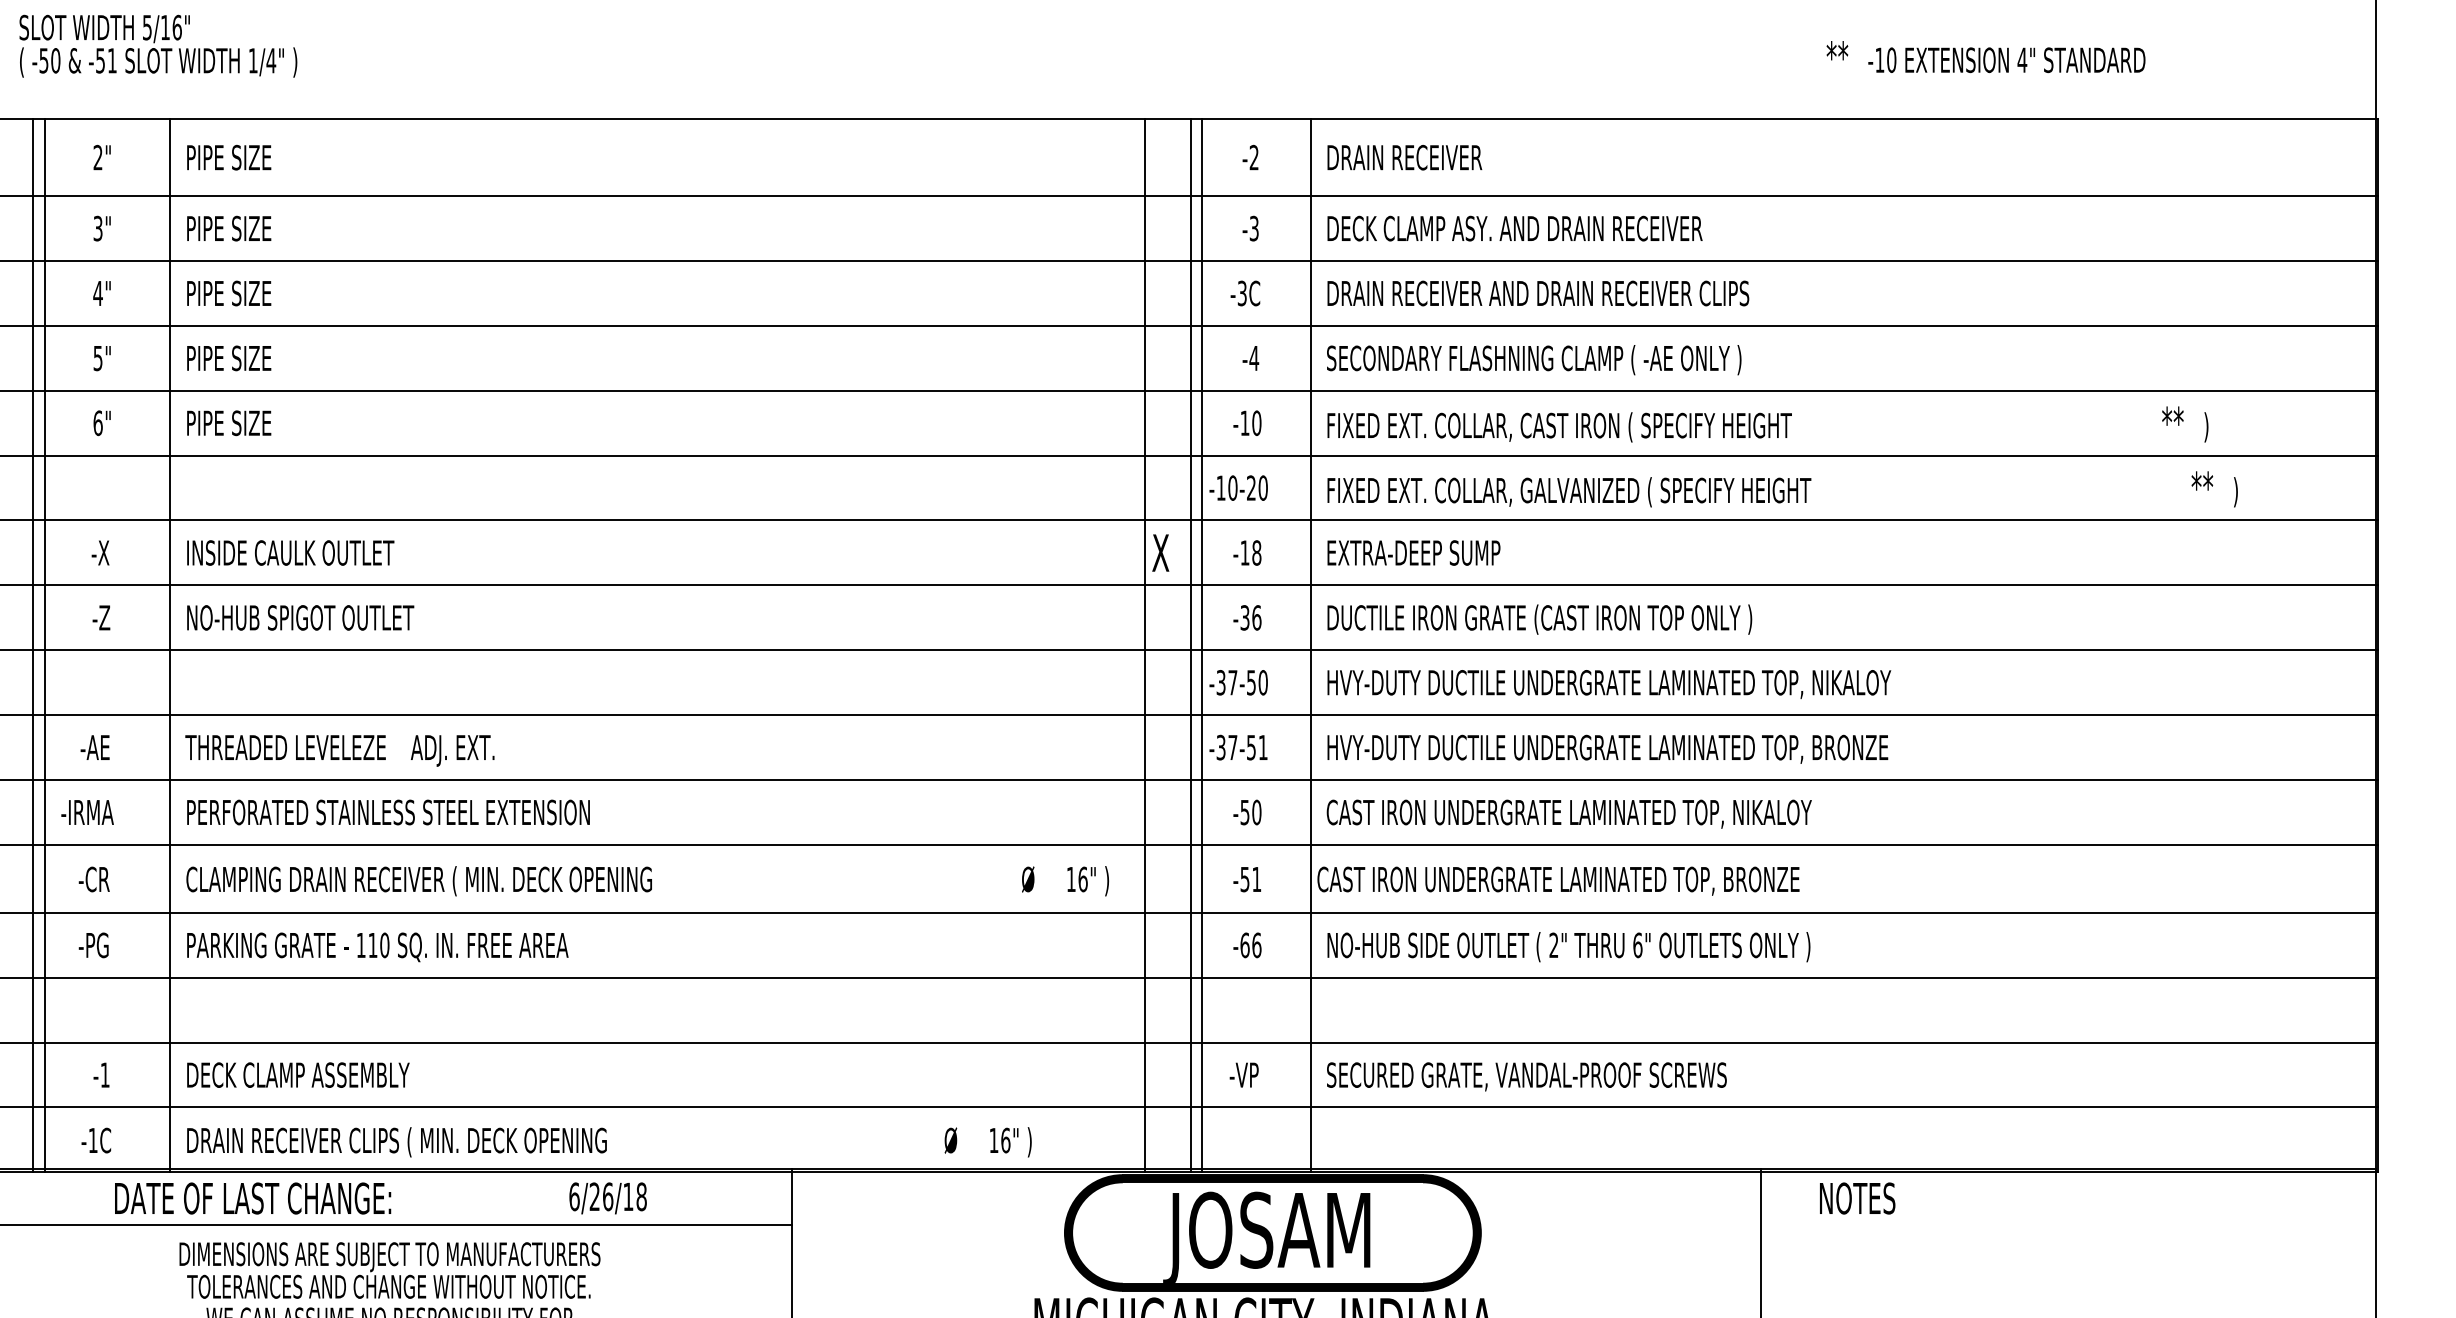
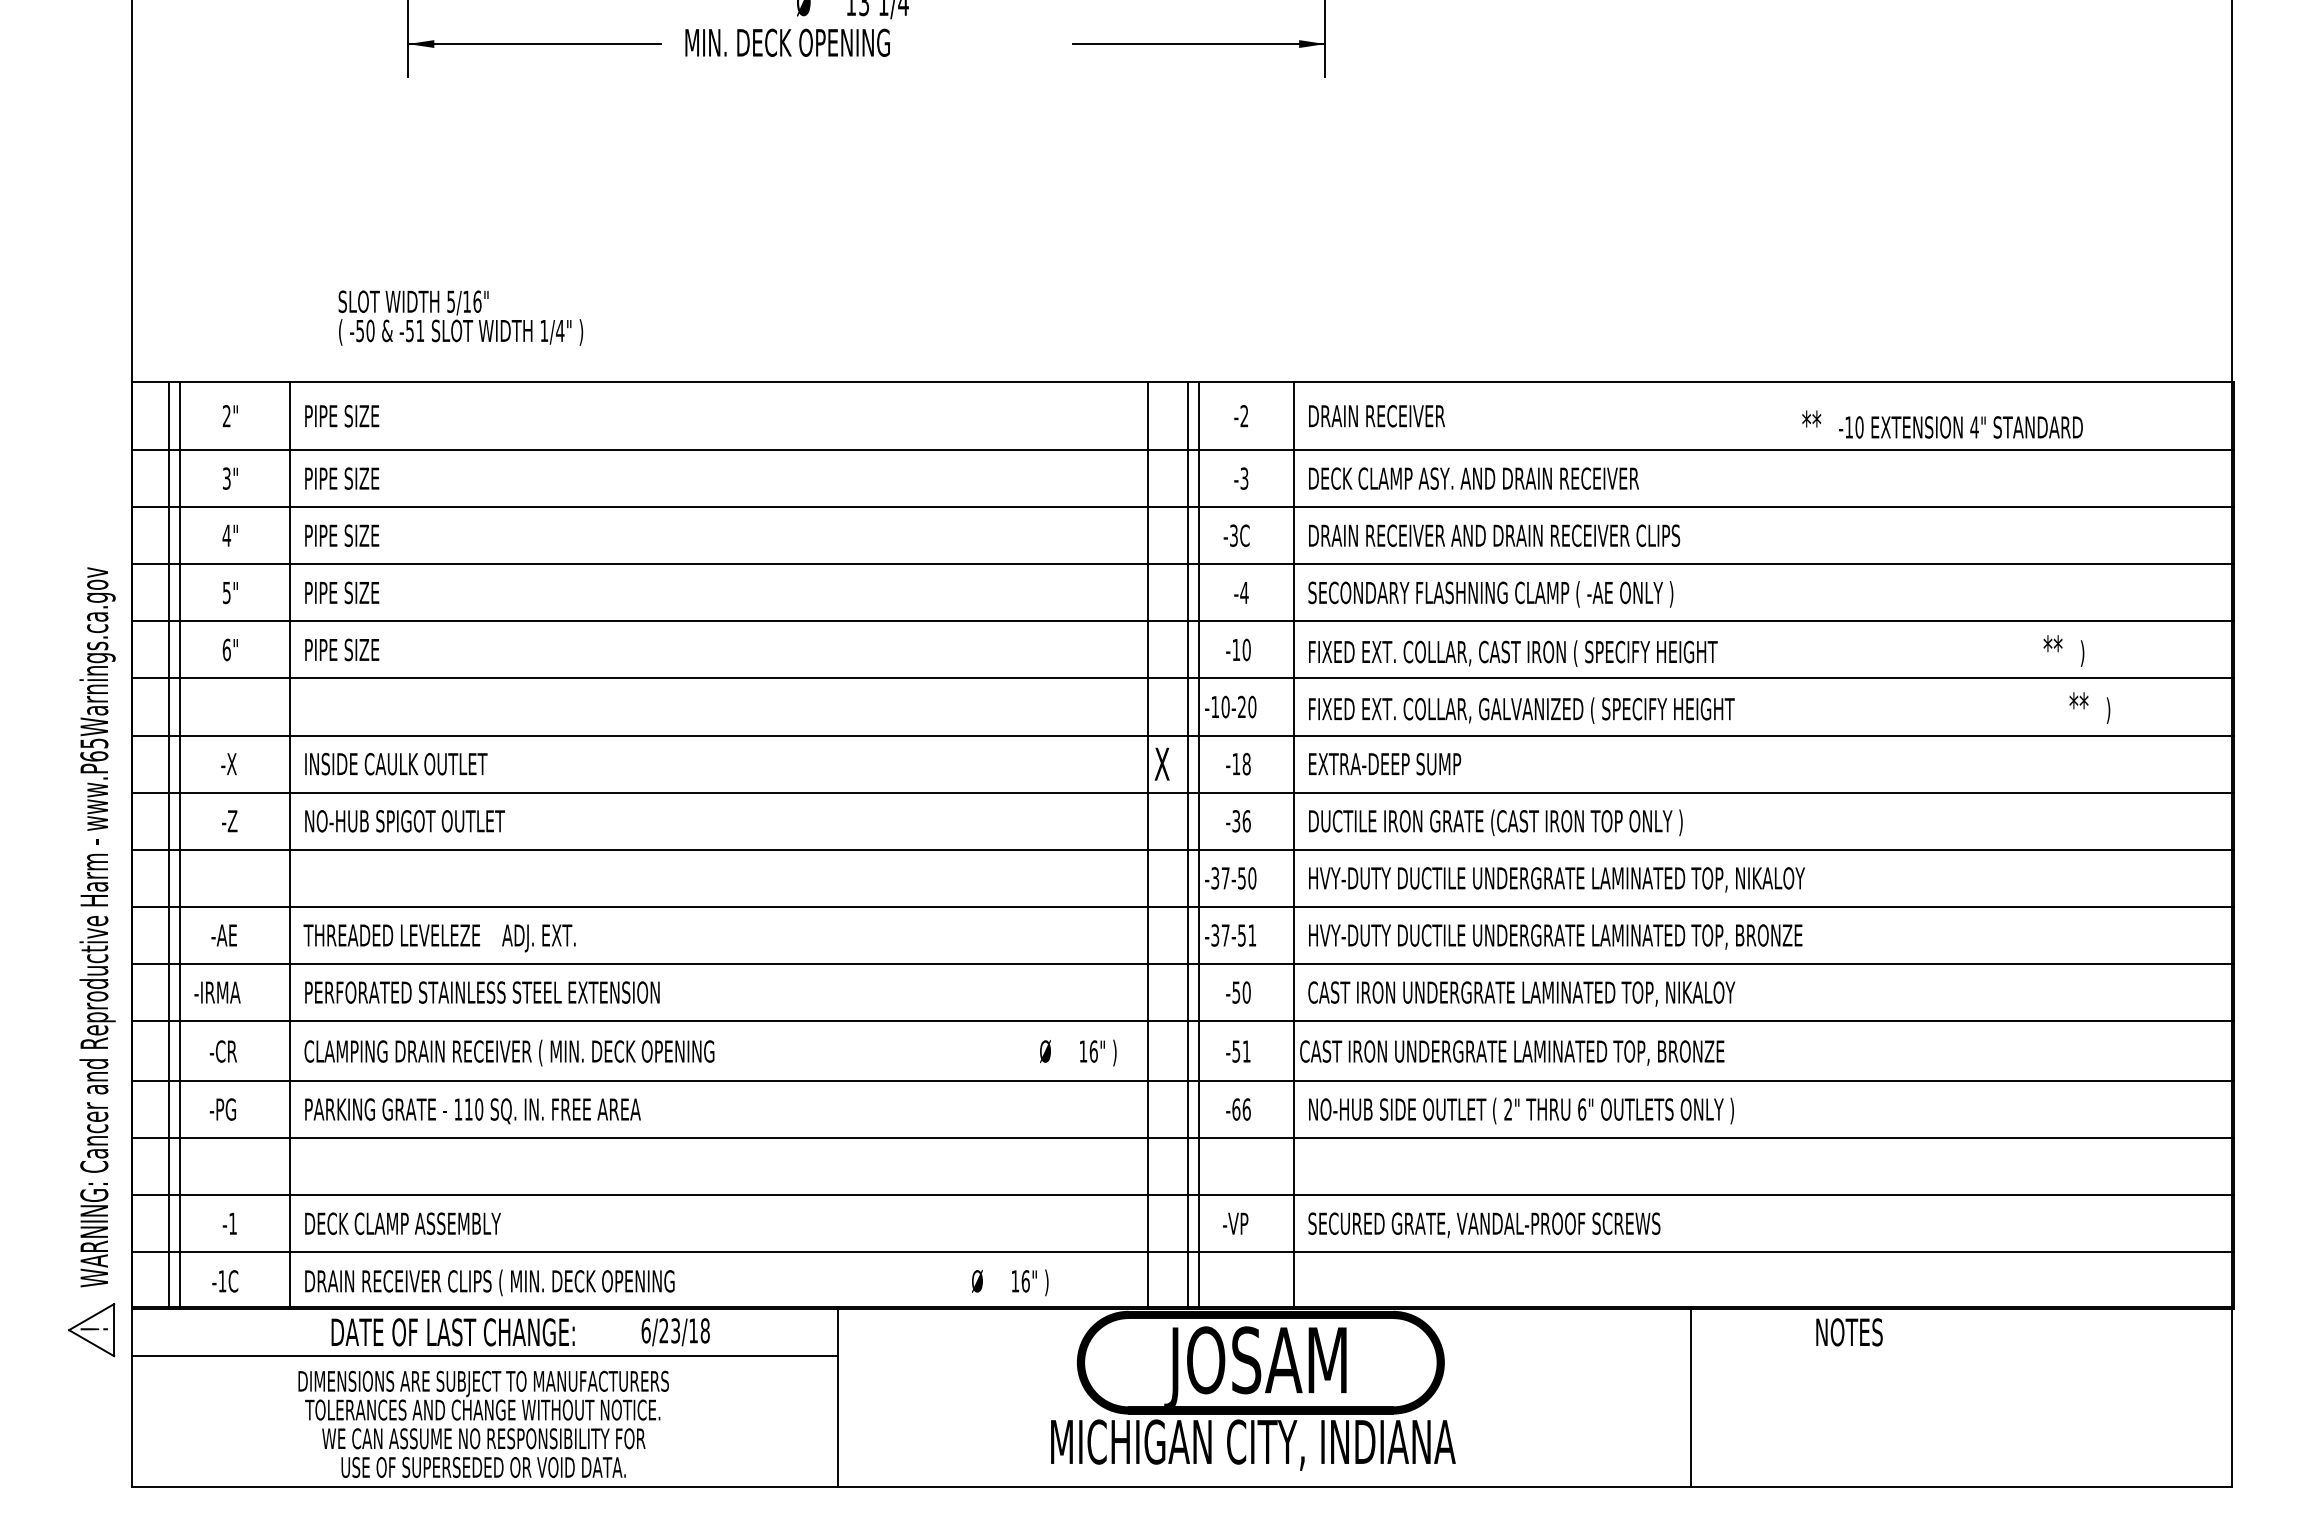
text: (157, 45) -> (460, 317), moved
text: (1985, 56) -> (1942, 424), moved
text: (607, 1196) -> (675, 1330), 6/26/18 -> 6/23/18
text: (252, 1198) -> (452, 1332), moved
text: (1857, 1198) -> (1849, 1332), moved

